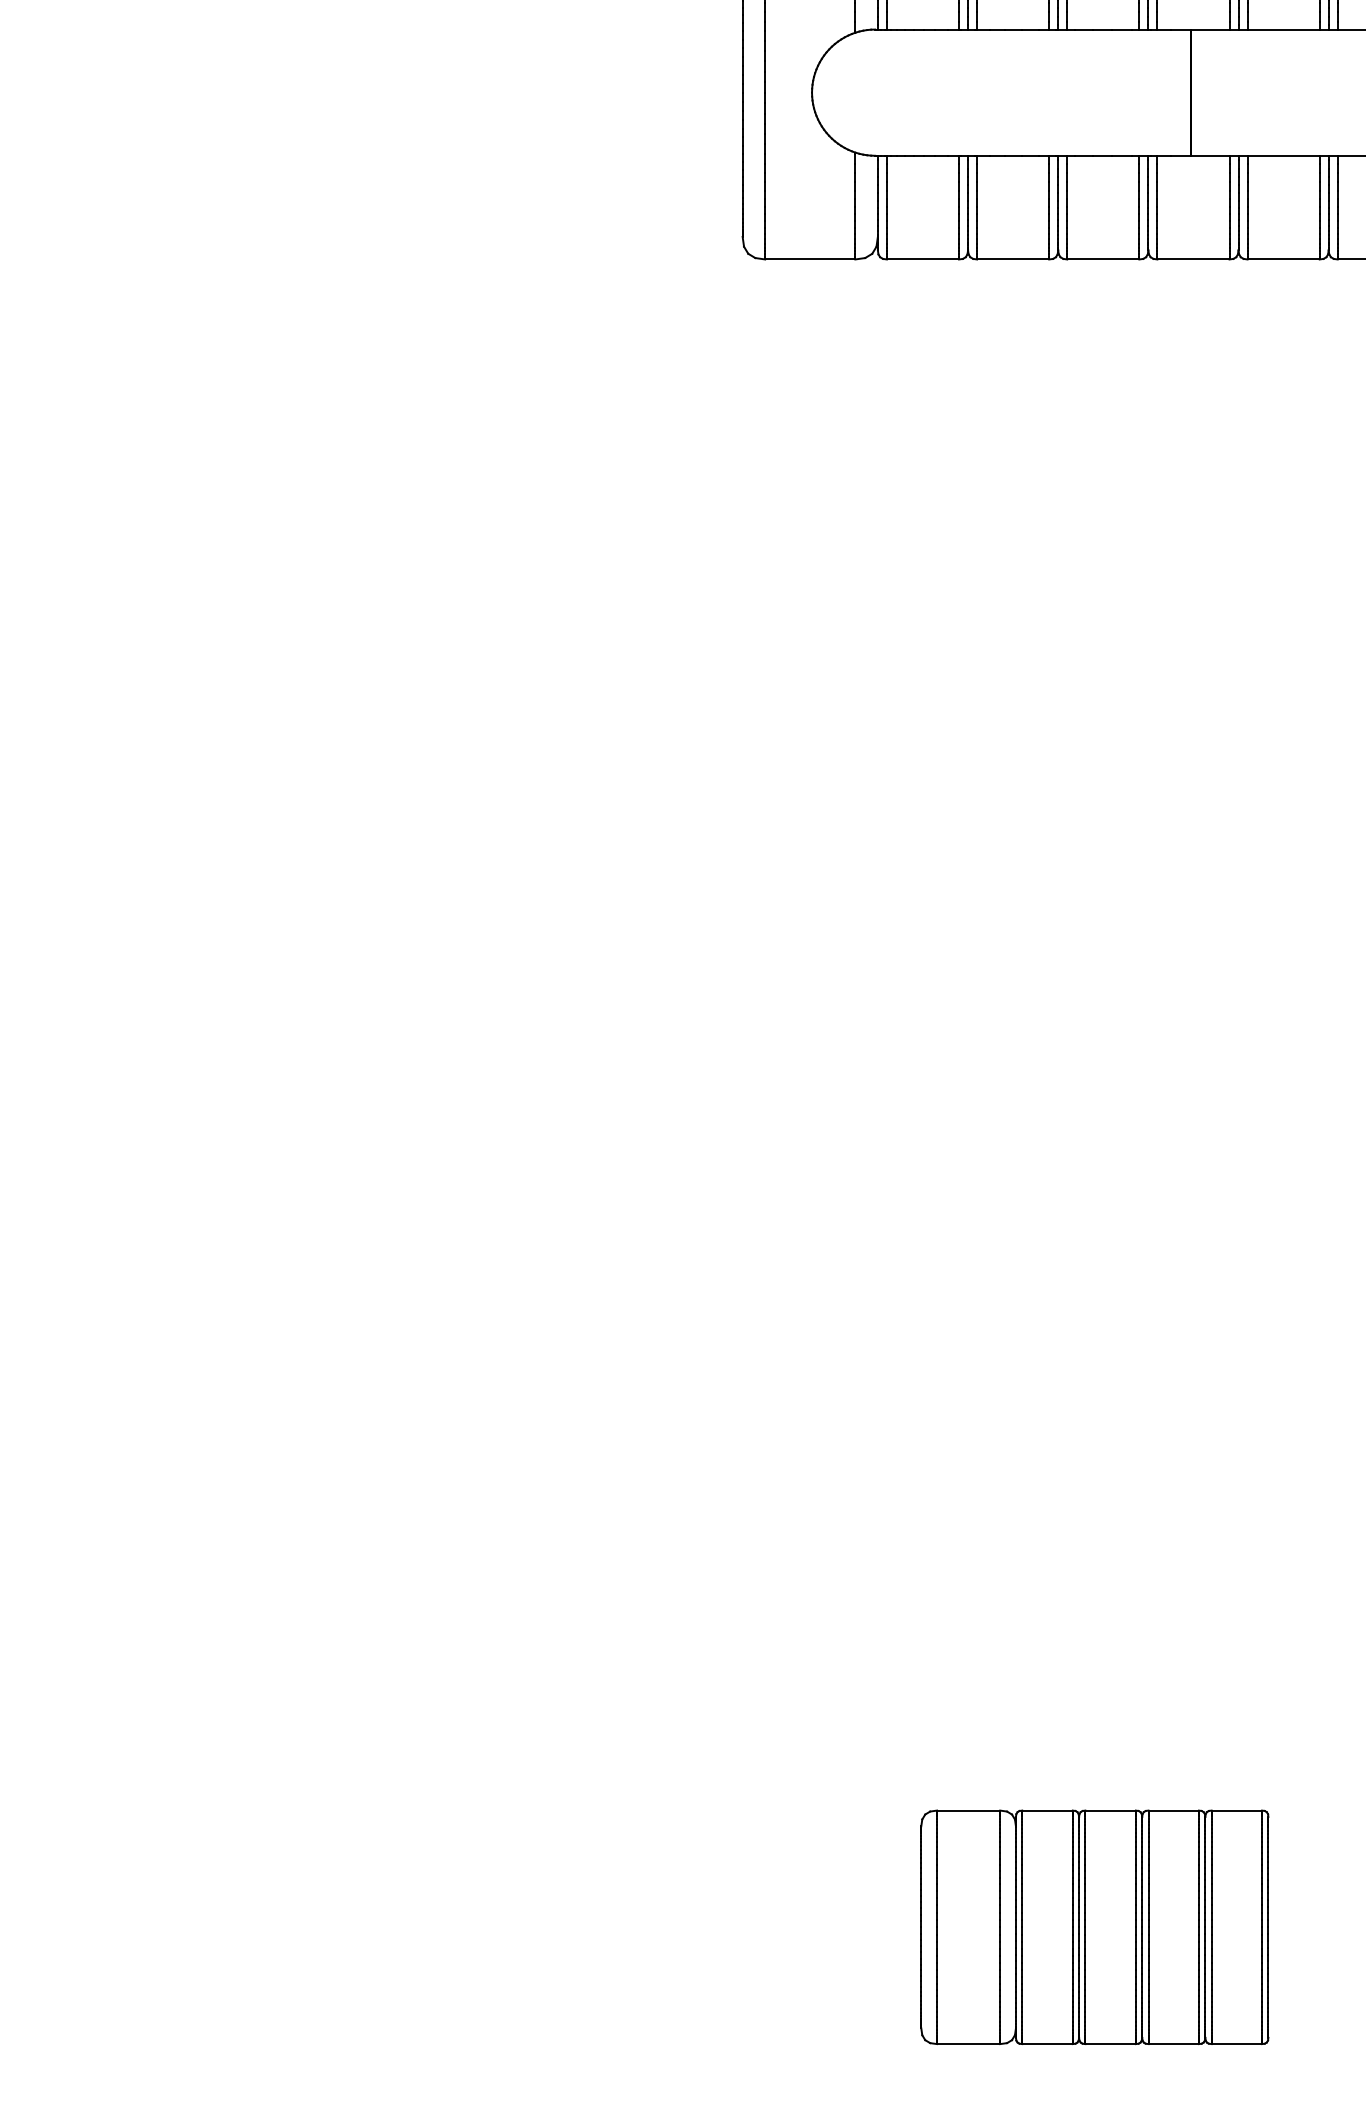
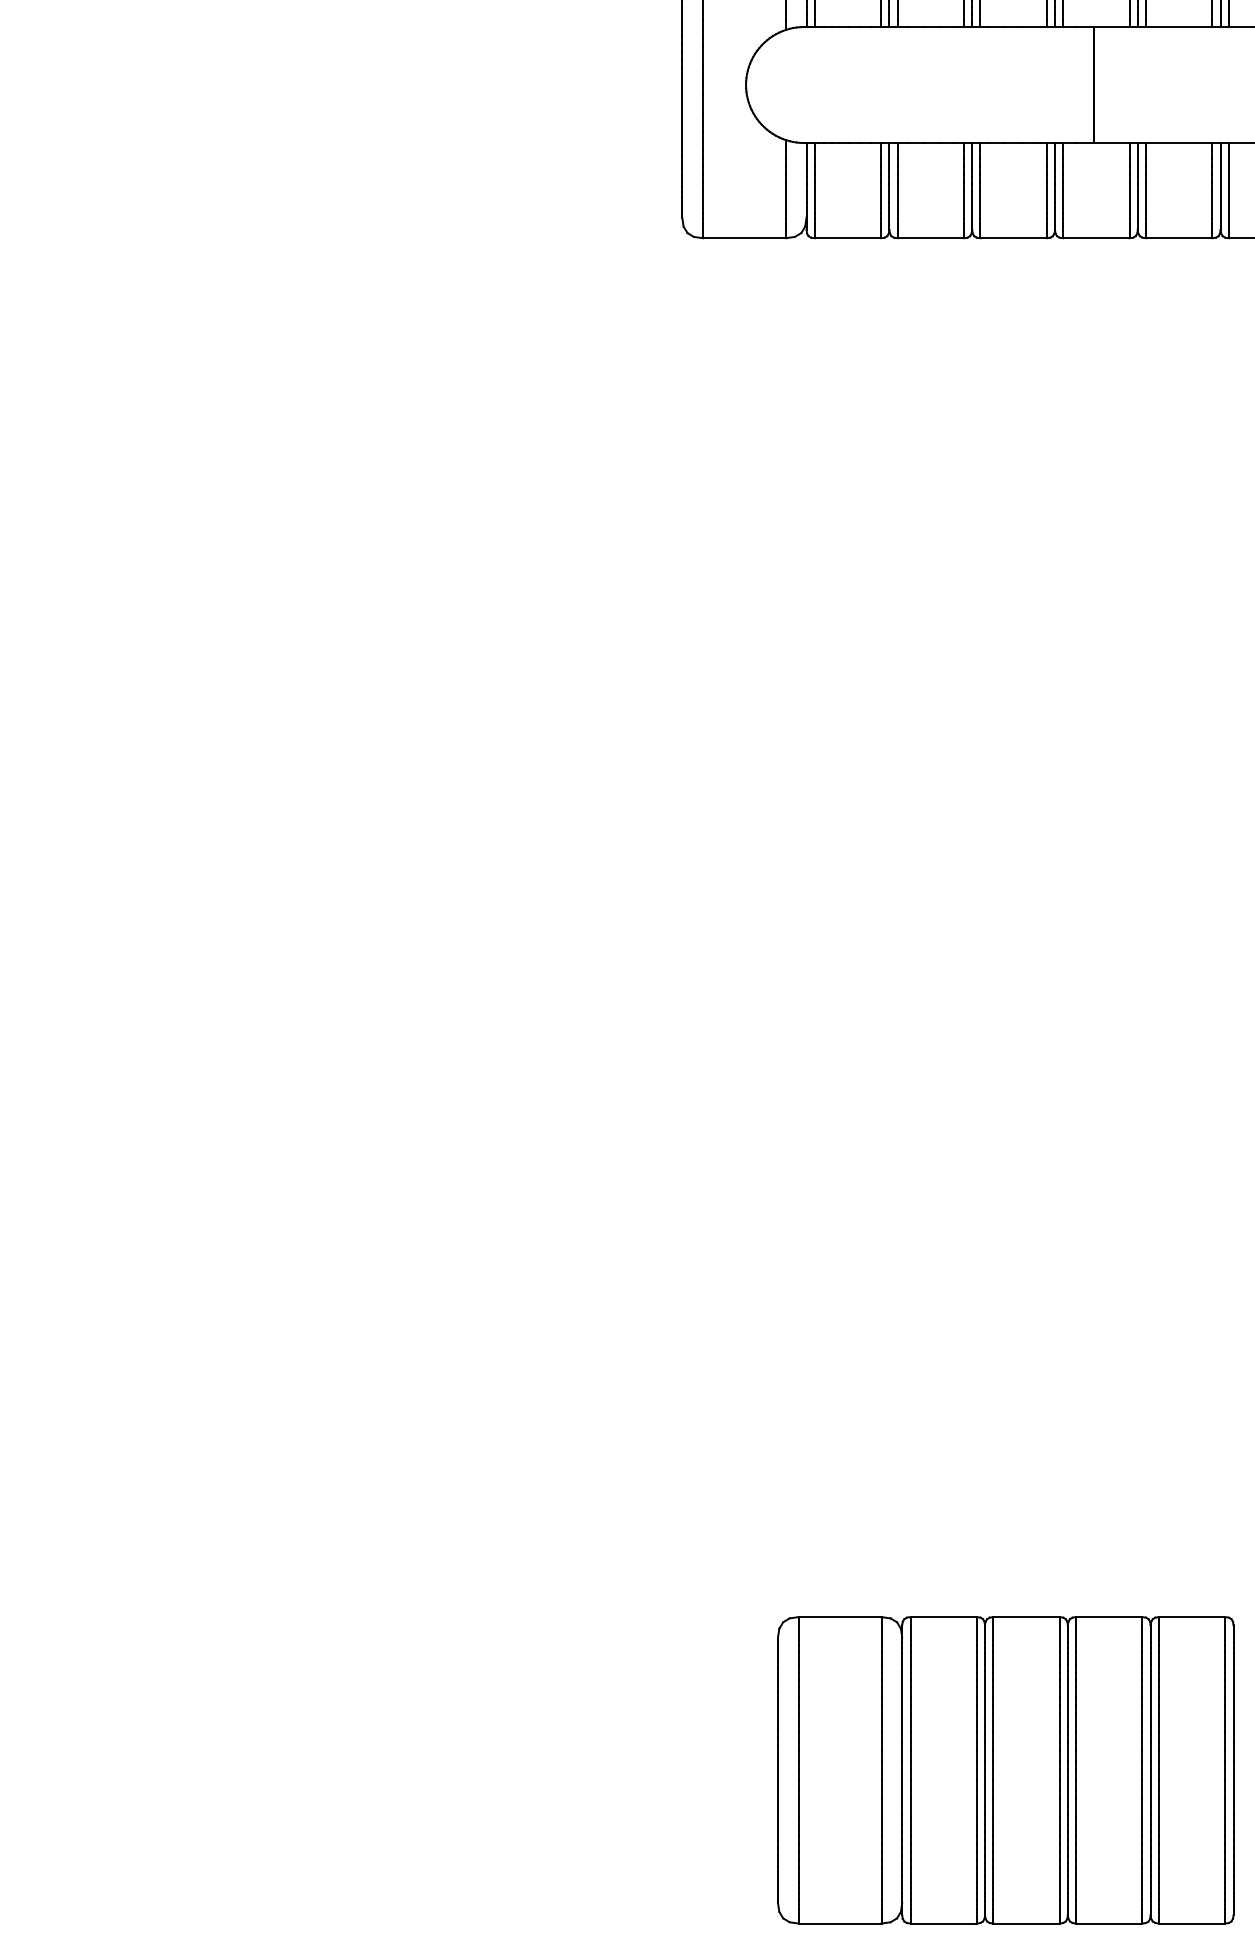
part: (1094, 1927) -> (1005, 1770), size x1.43

